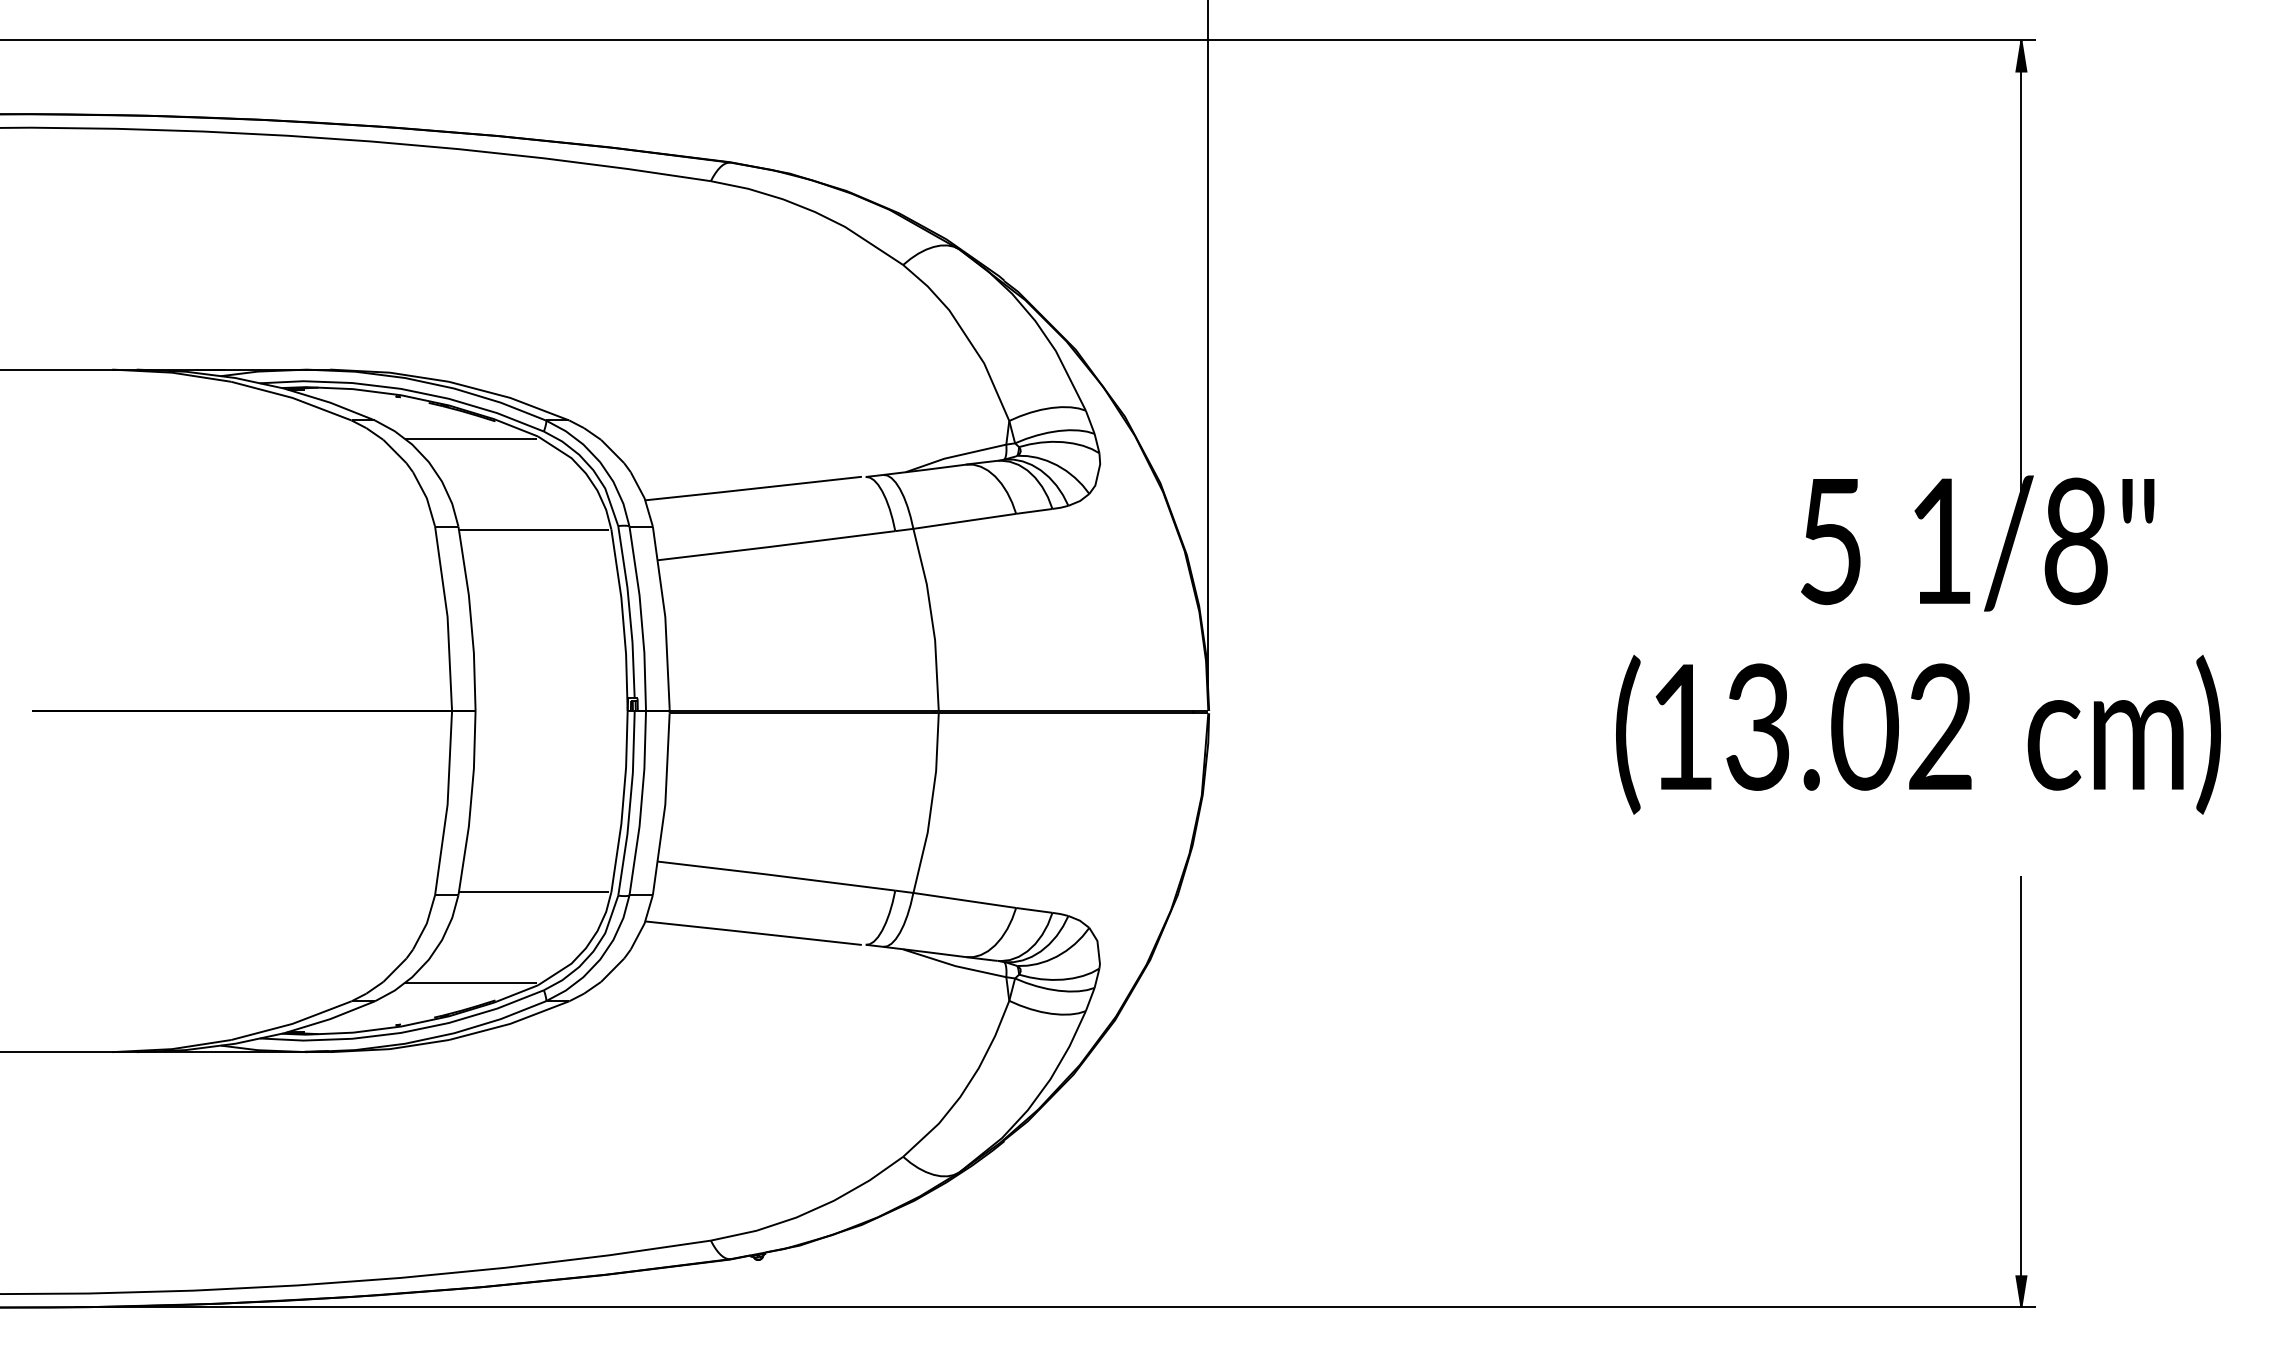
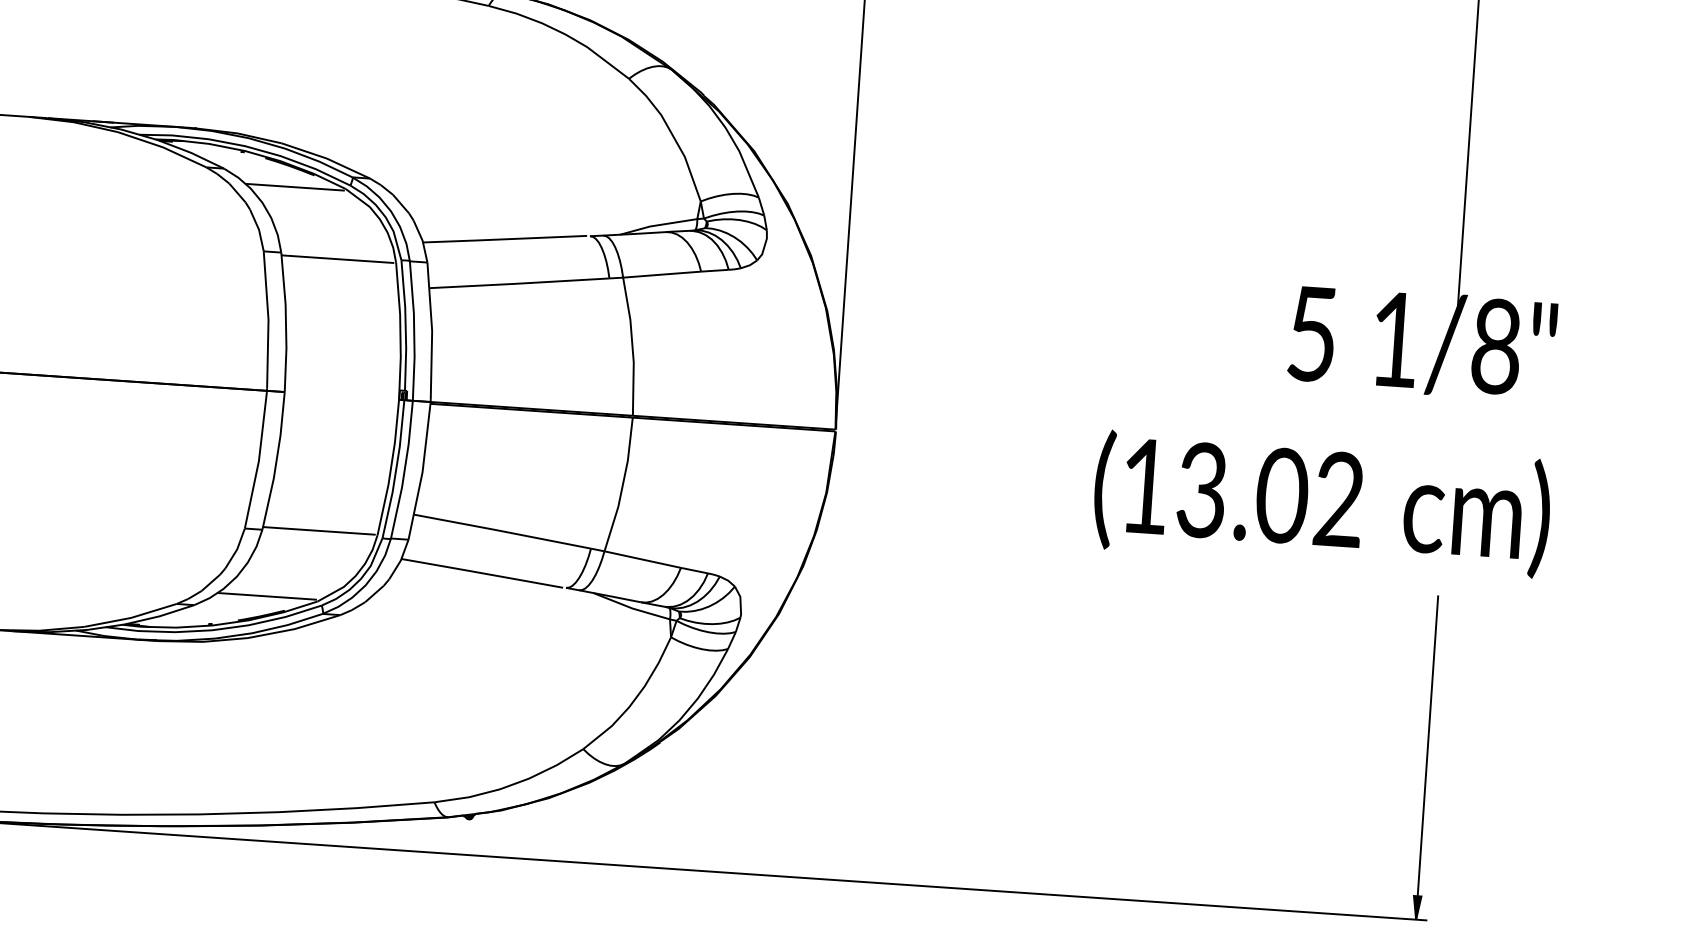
text: (1918, 734) -> (1322, 504), moved

